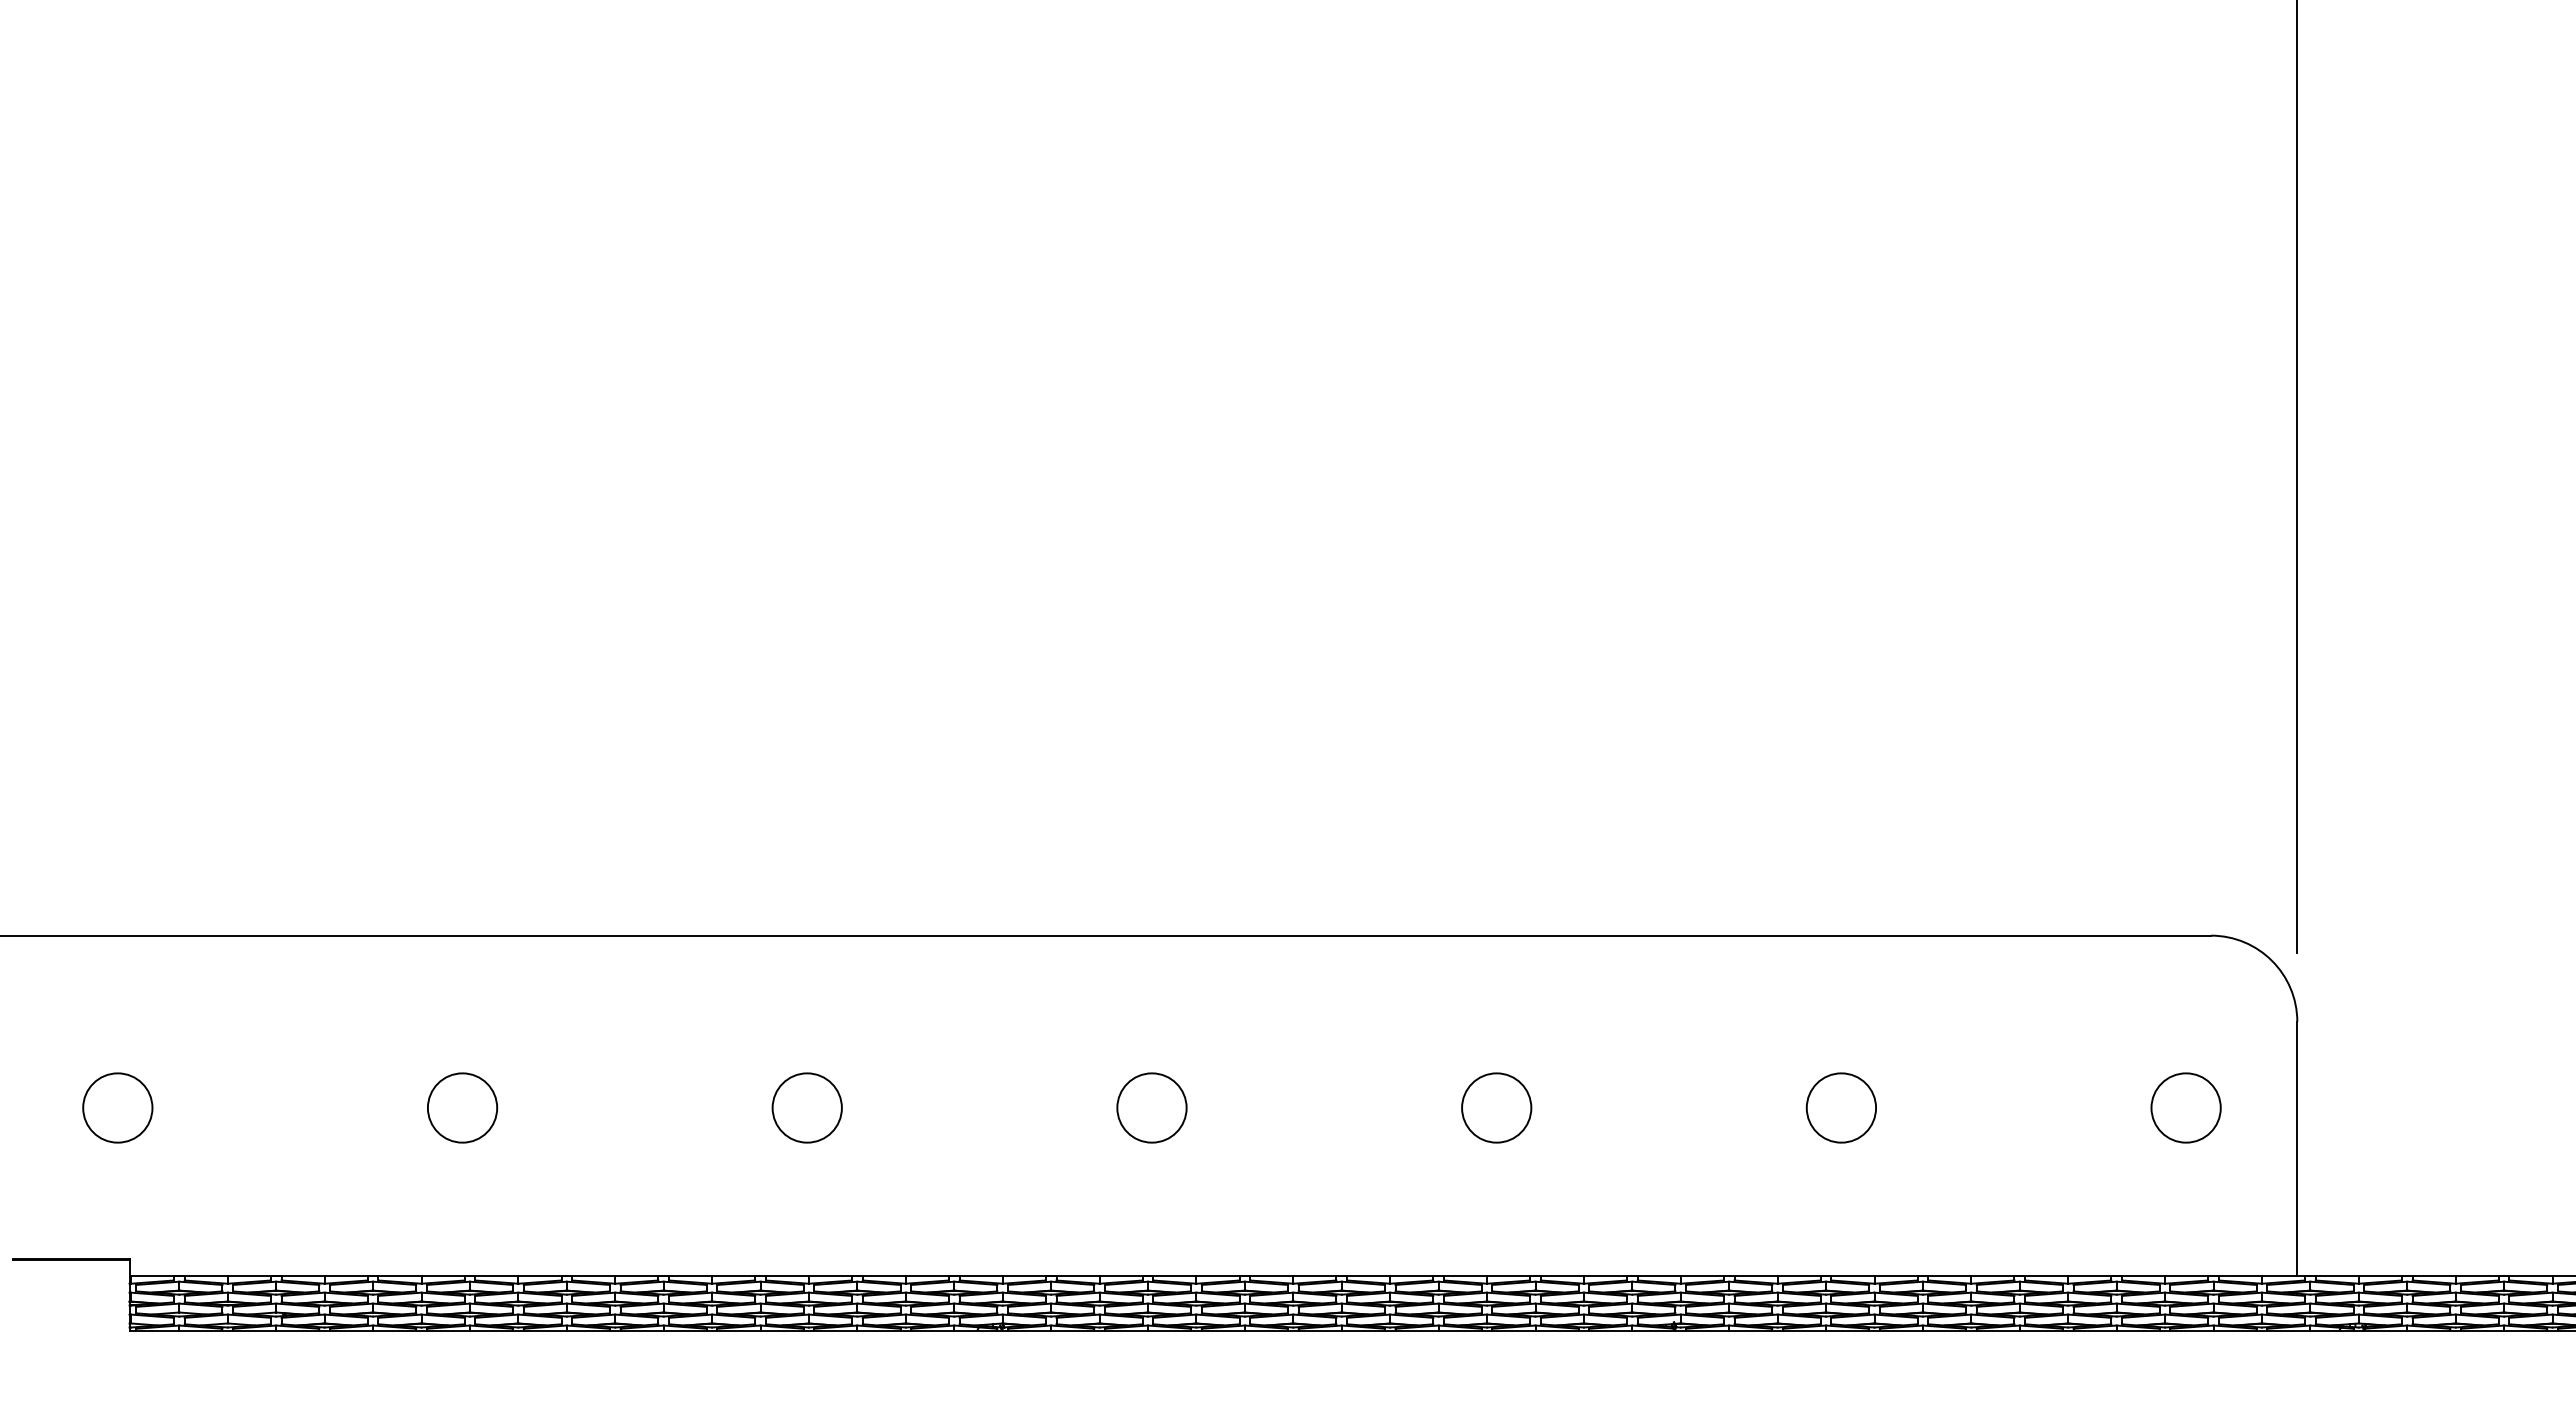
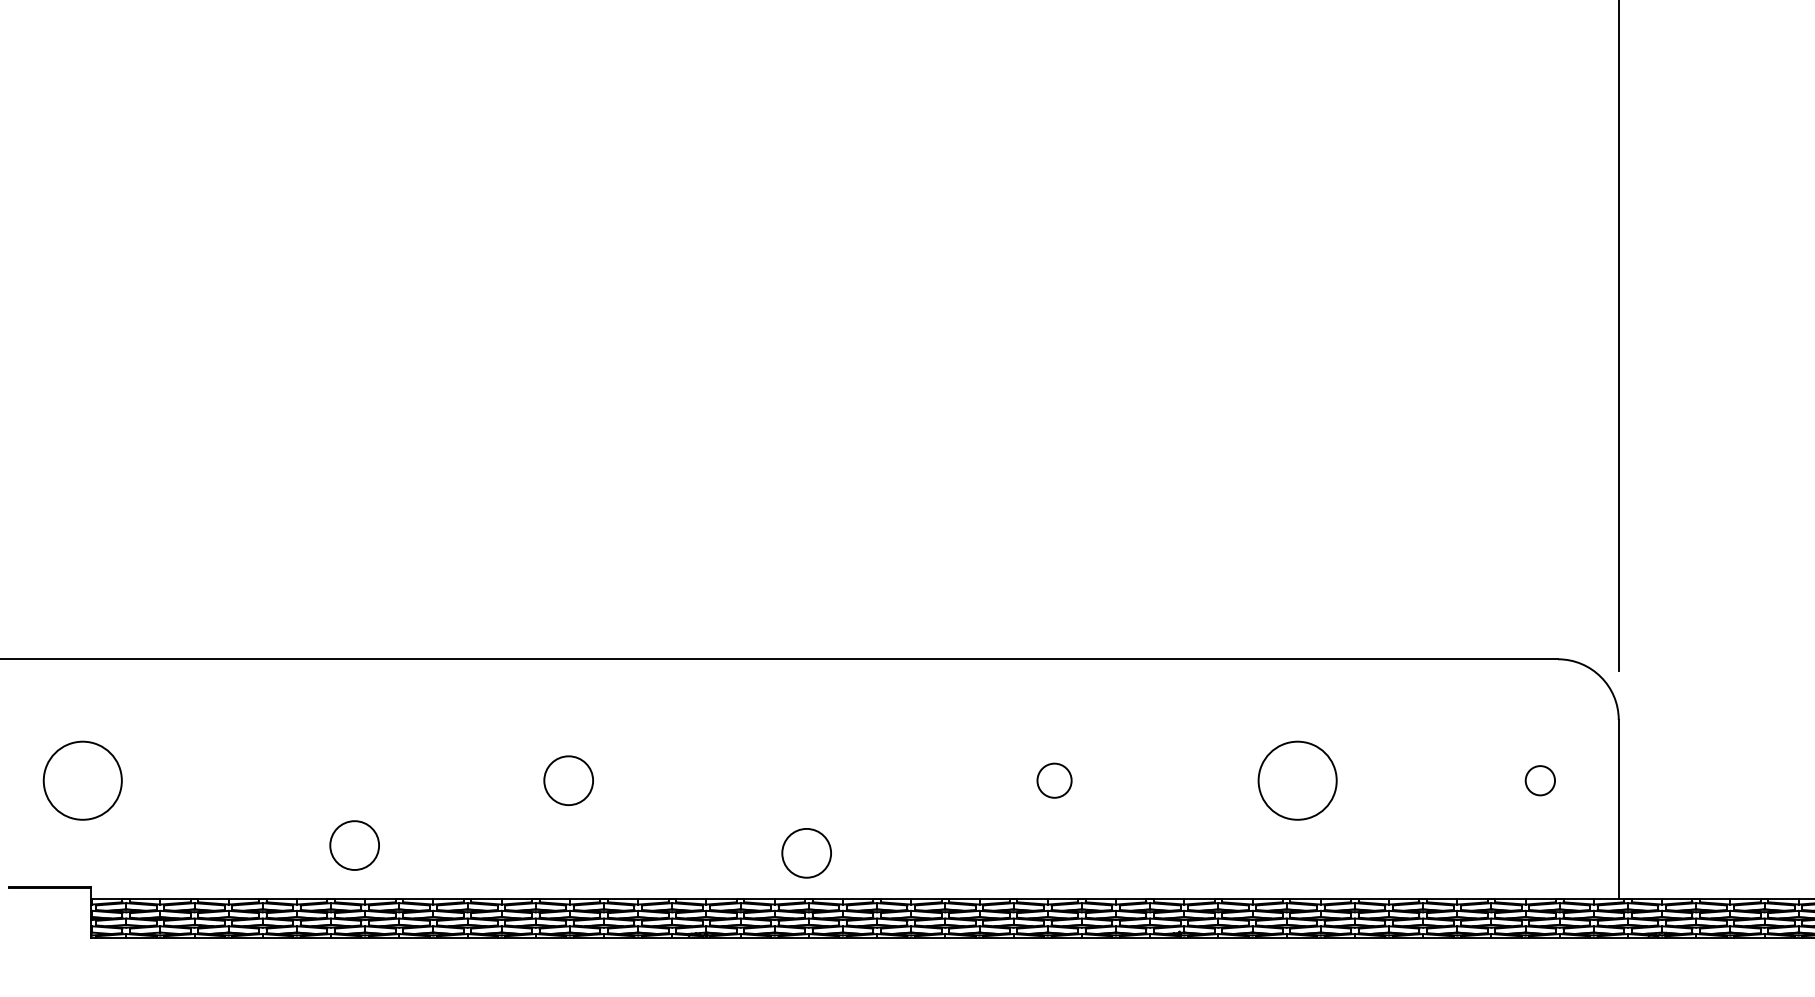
circle: (117, 1107) -> (82, 780), size x1.6
circle: (462, 1107) -> (354, 845), moved
circle: (1151, 1107) -> (806, 852), moved
circle: (1496, 1107) -> (1054, 780), size x0.7
circle: (1840, 1107) -> (1296, 780), size x1.6
circle: (2185, 1107) -> (1539, 780), size x0.6

